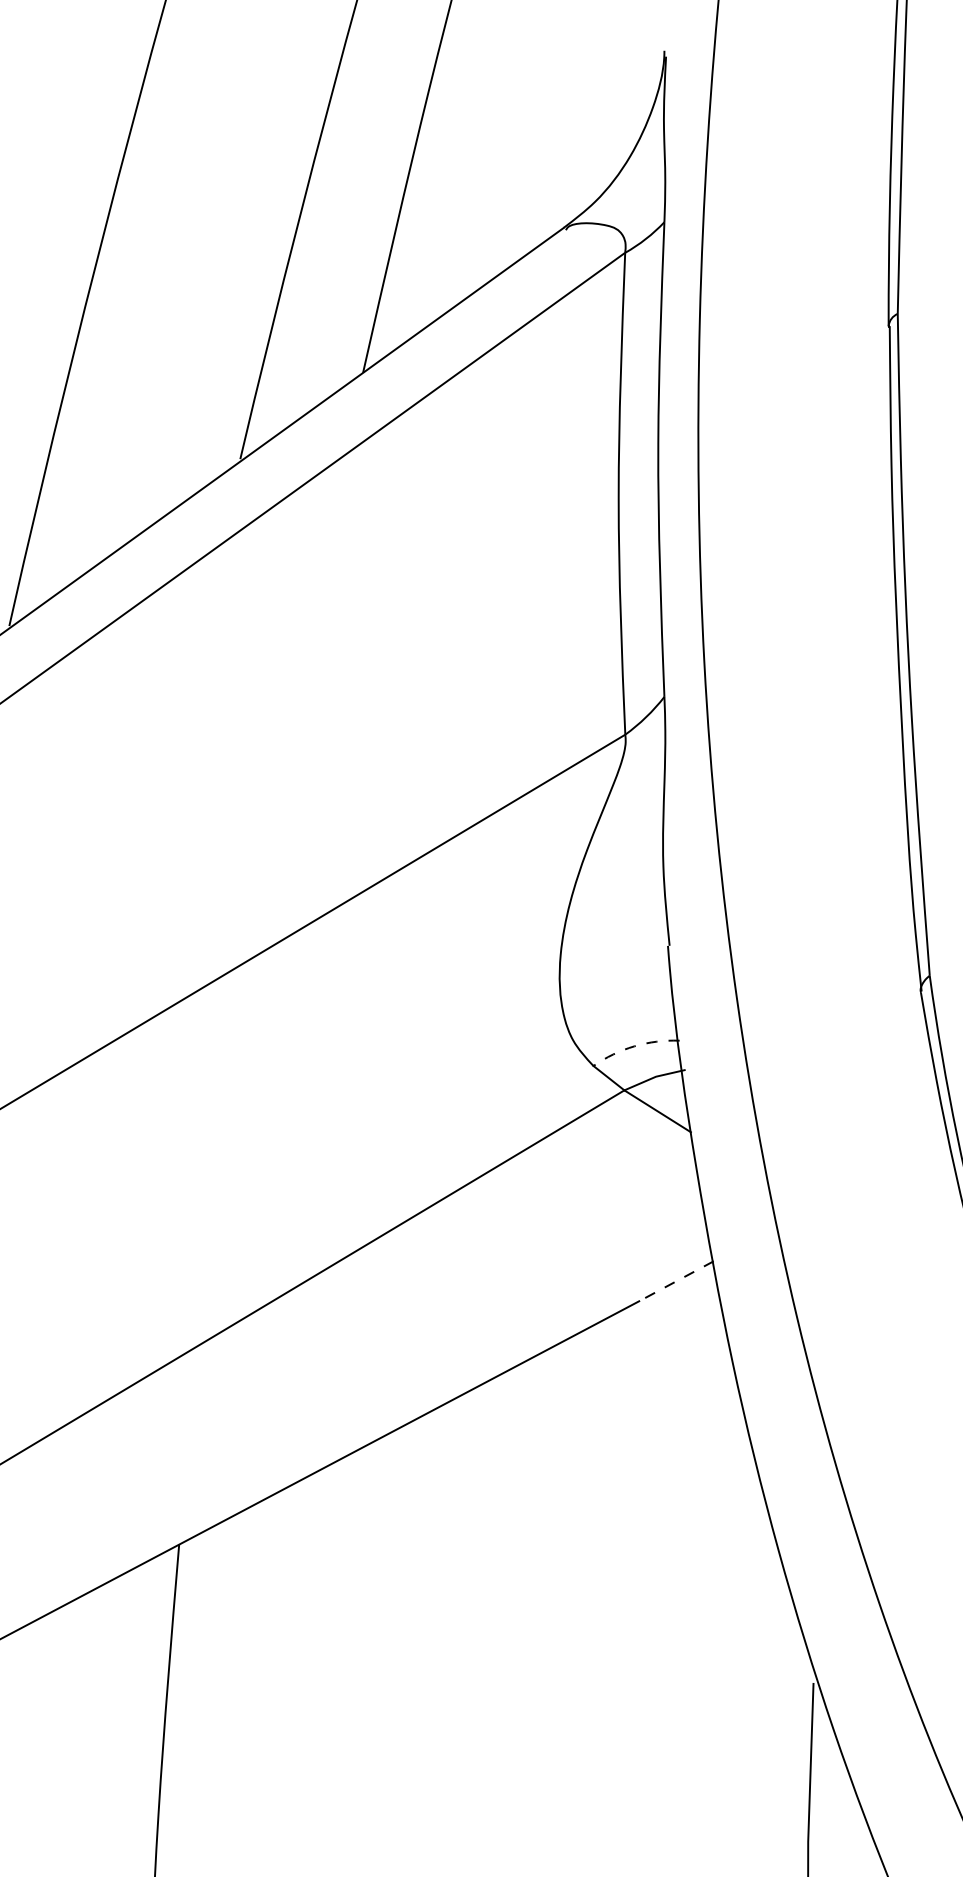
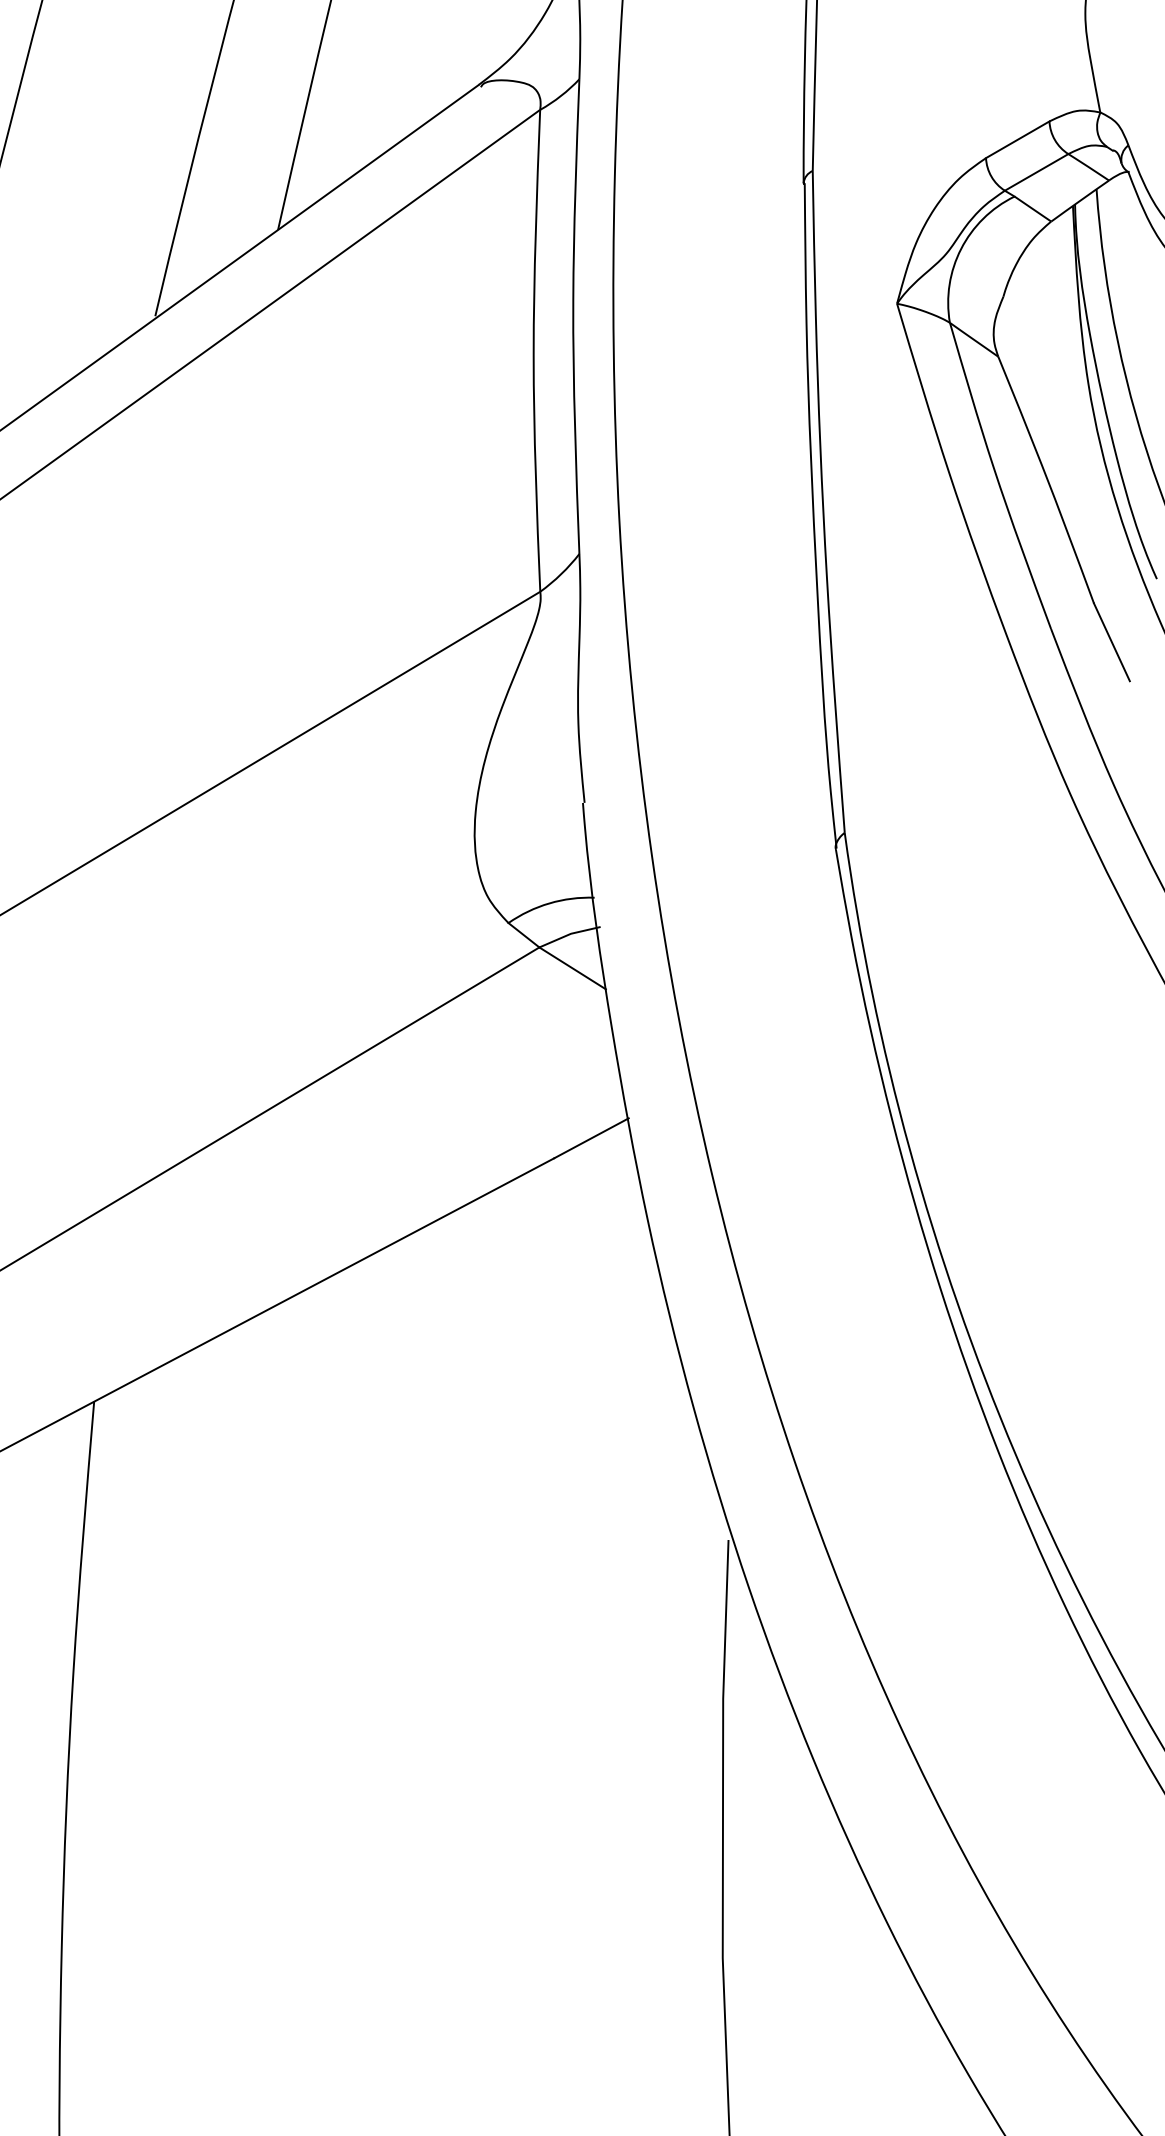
arc: (634, 1046) -> (549, 903), dashed -> solid
line: (676, 1281) -> (591, 1138), dashed -> solid

